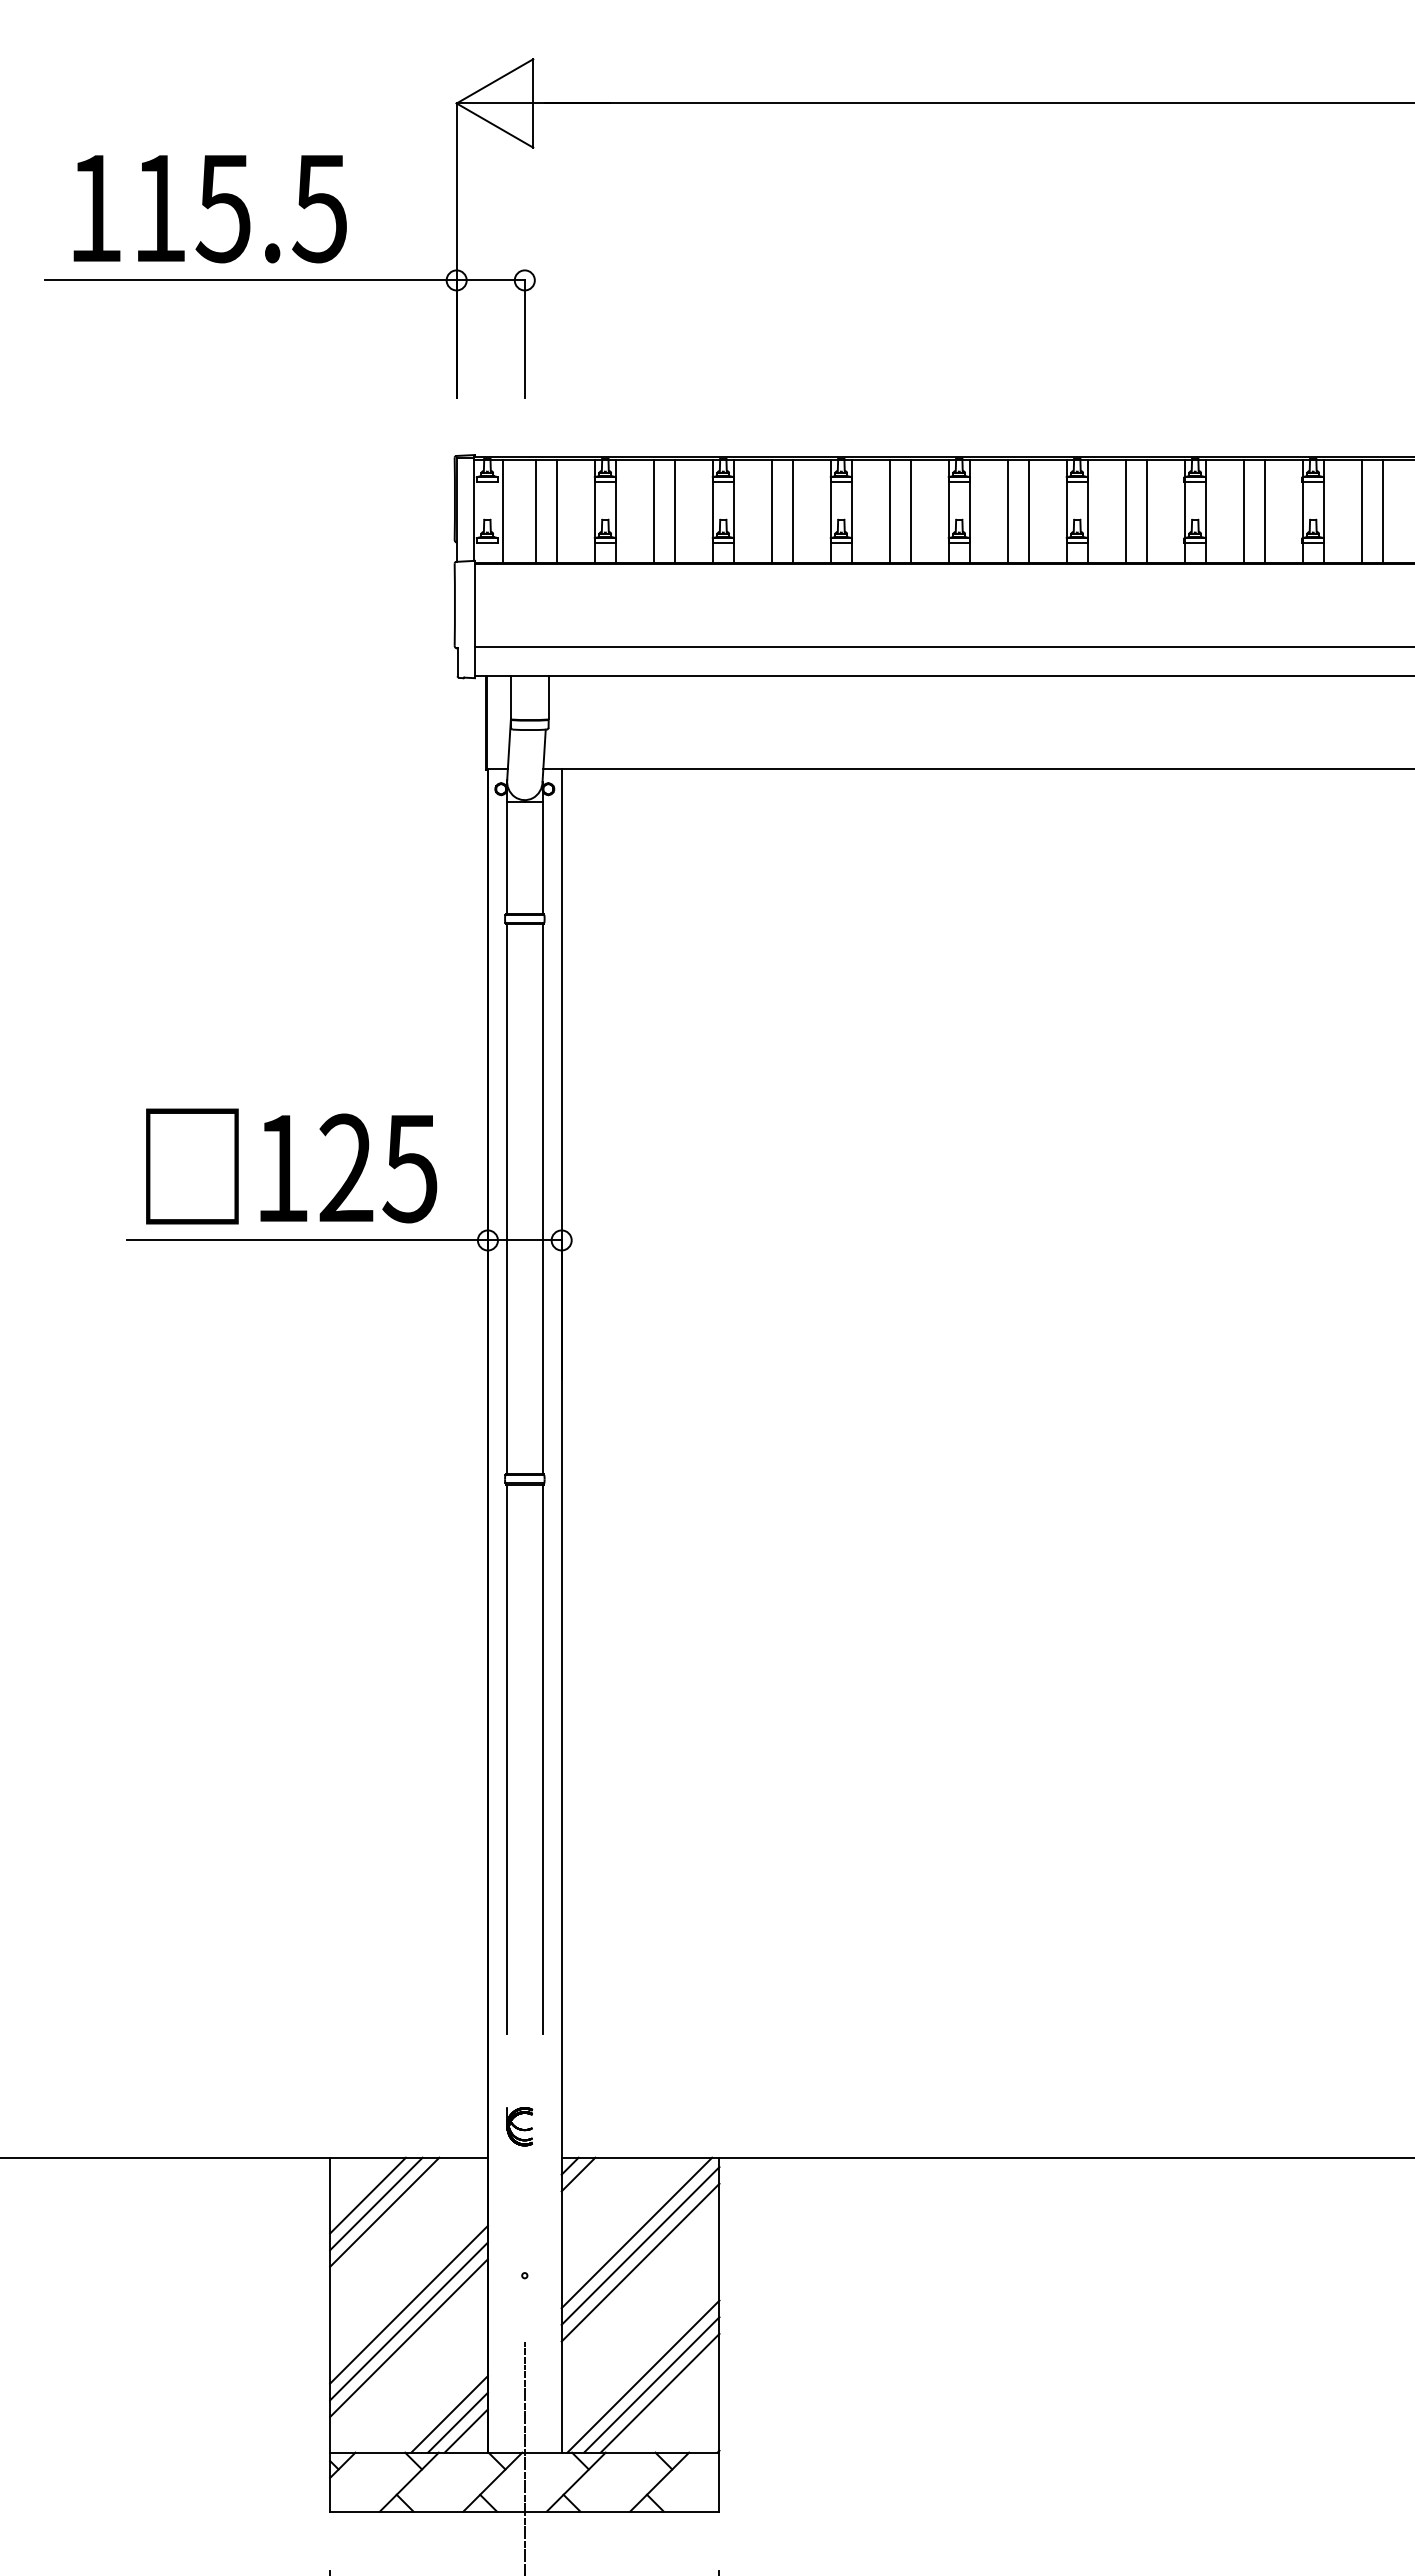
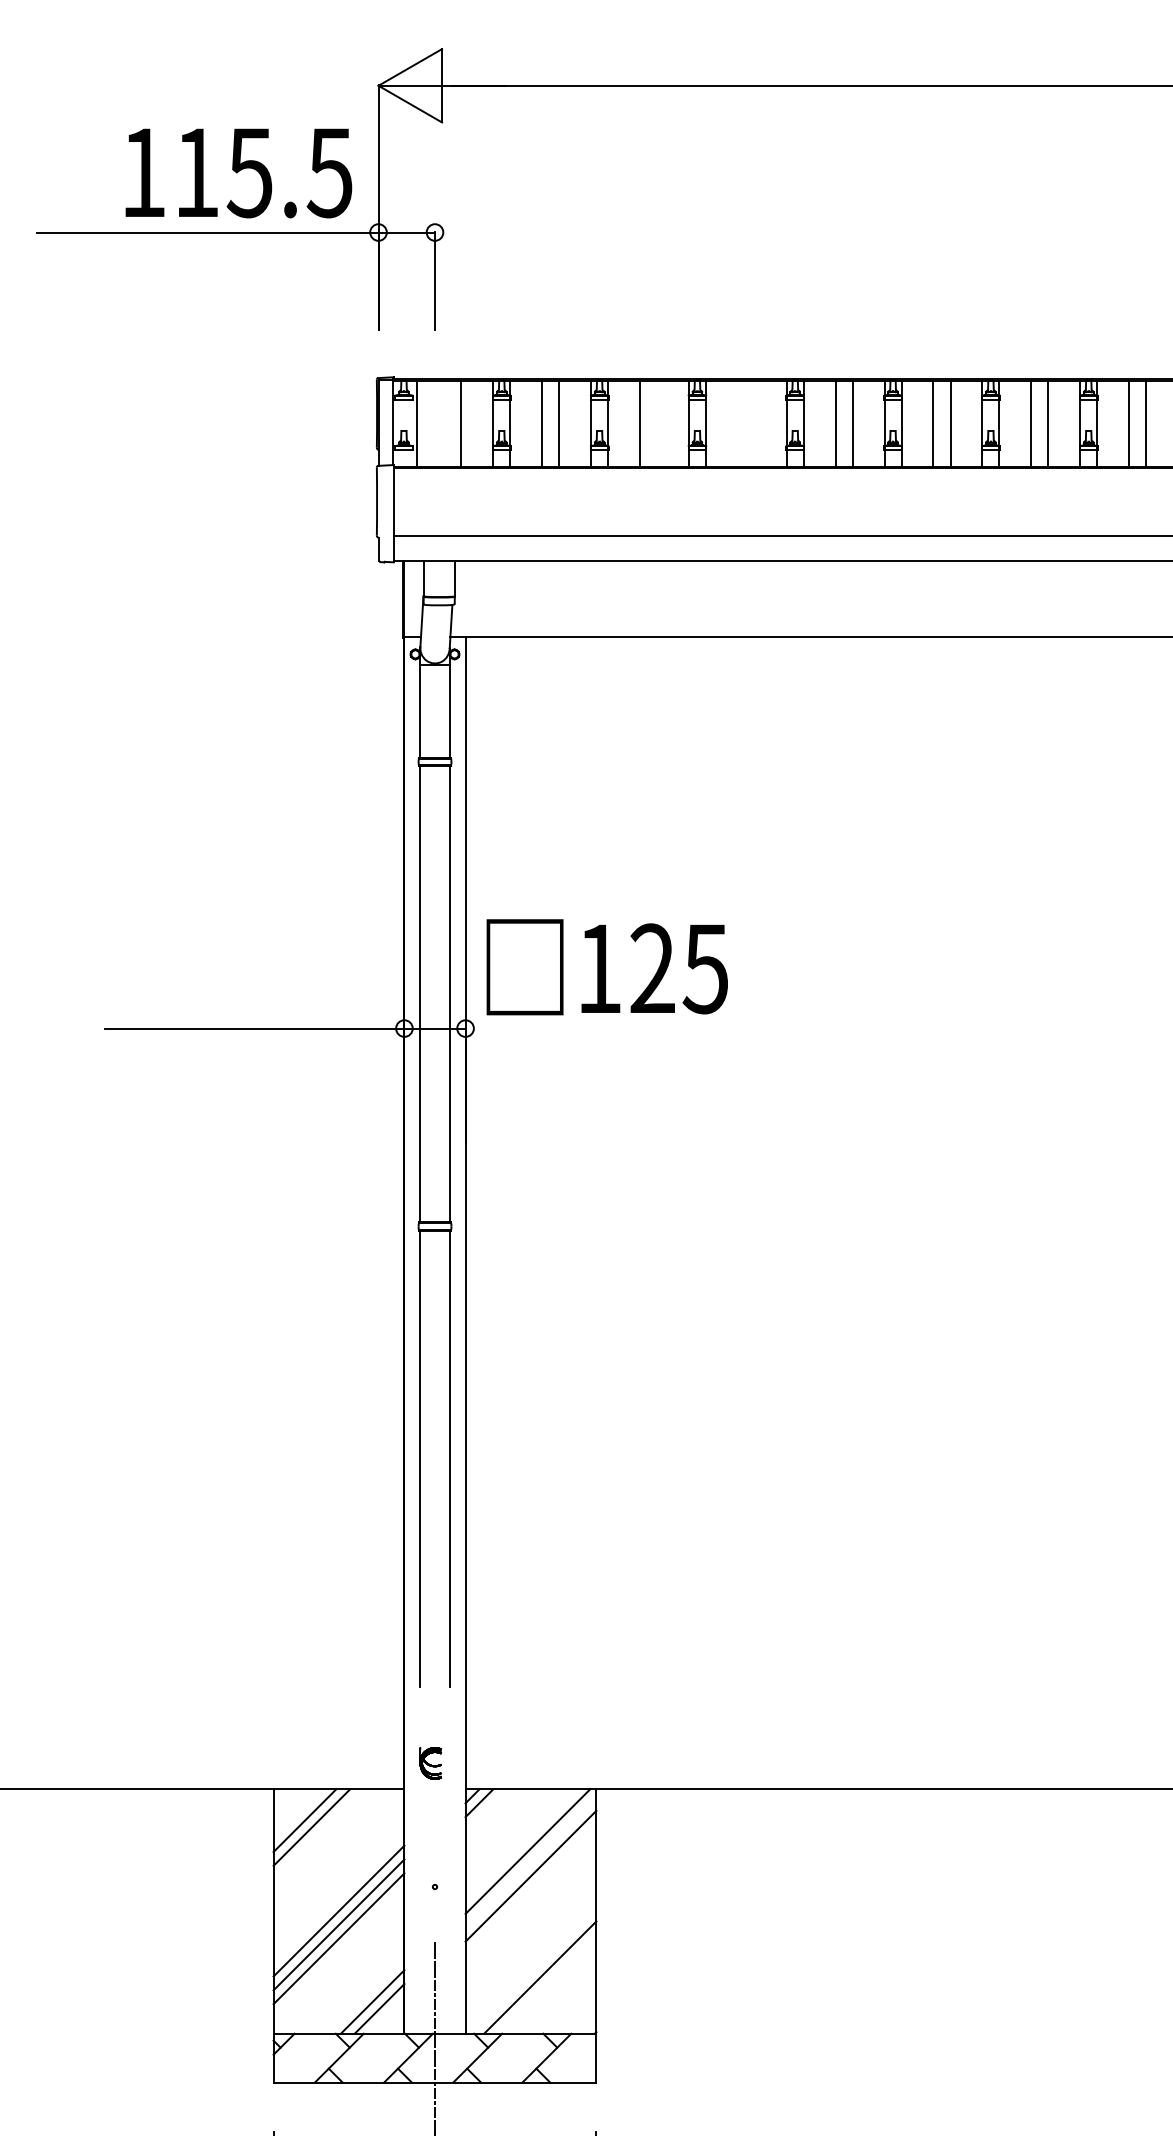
text: (209, 209) -> (238, 173), moved
line: (536, 511) -> (444, 424), removed
line: (792, 511) -> (656, 424), removed
line: (889, 511) -> (737, 424), removed
line: (910, 511) -> (754, 424), removed
text: (291, 1166) -> (607, 967), moved
line: (384, 2211) -> (318, 1833), removed
line: (640, 2245) -> (530, 1861), removed
line: (643, 2376) -> (533, 1970), removed
line: (659, 2392) -> (546, 1983), removed
line: (465, 2430) -> (385, 2015), removed

